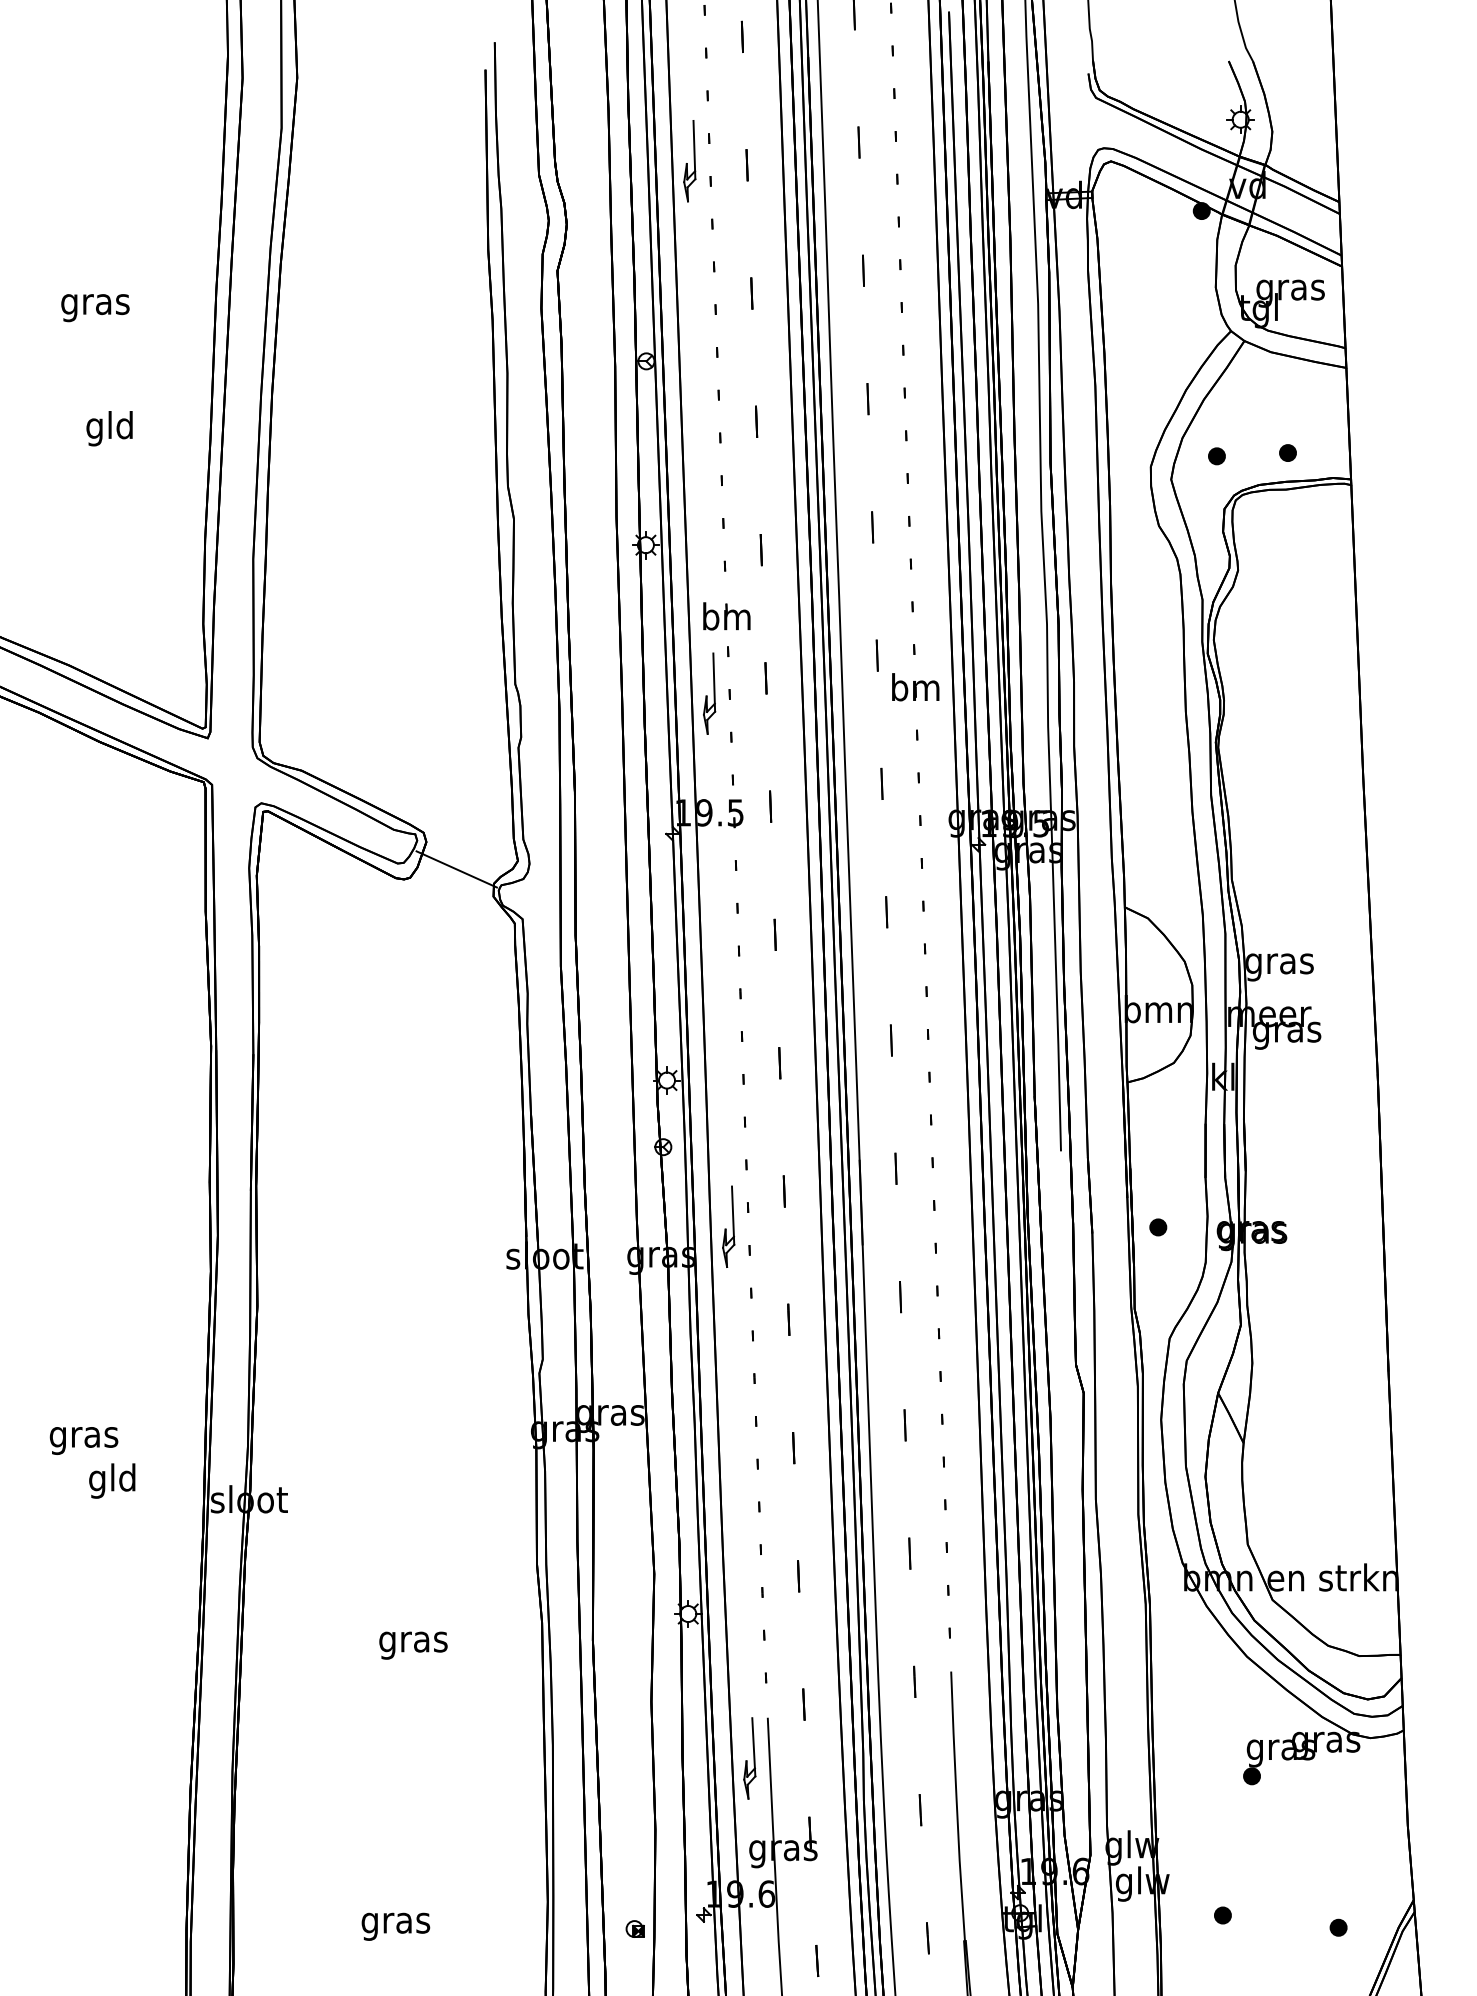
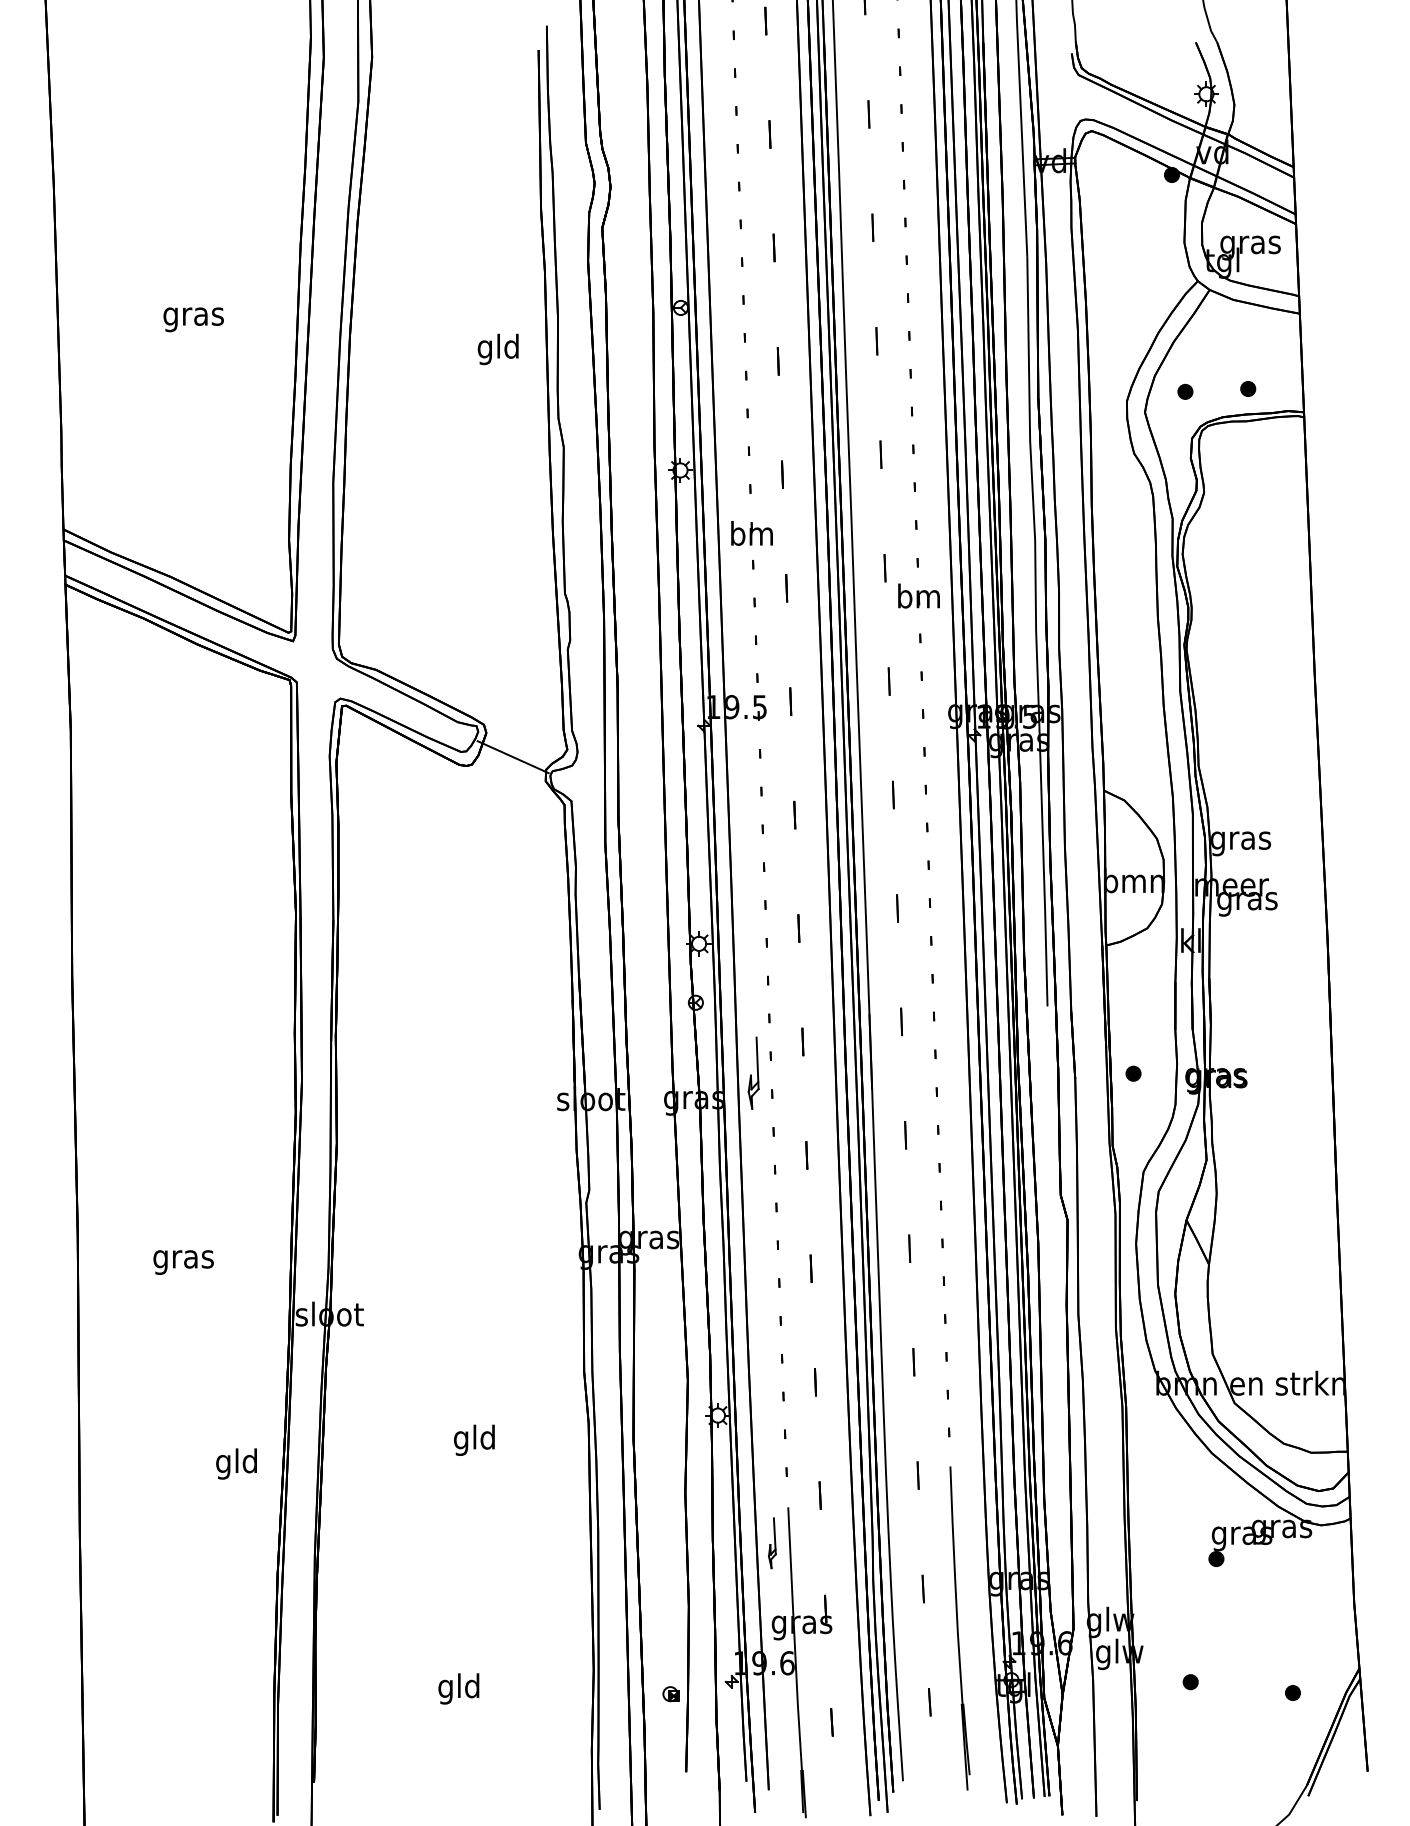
part: (690, 160) -> (719, 130), removed
text: (95, 307) -> (193, 319), moved
text: (108, 428) -> (497, 349), moved
part: (709, 693) -> (736, 601), removed
text: (112, 1480) -> (236, 1463), moved
text: (412, 1641) -> (474, 1439), gras -> gld
part: (749, 1757) -> (772, 1542), size x0.7
text: (396, 1922) -> (459, 1688), gras -> gld

